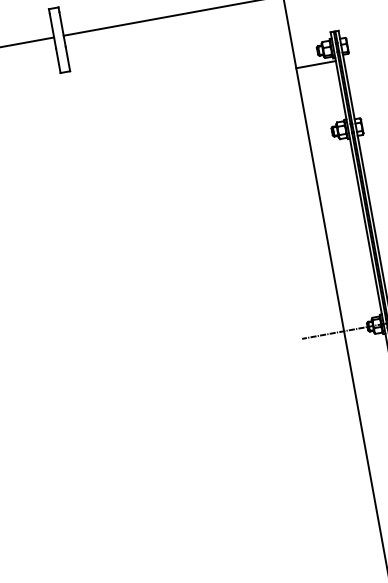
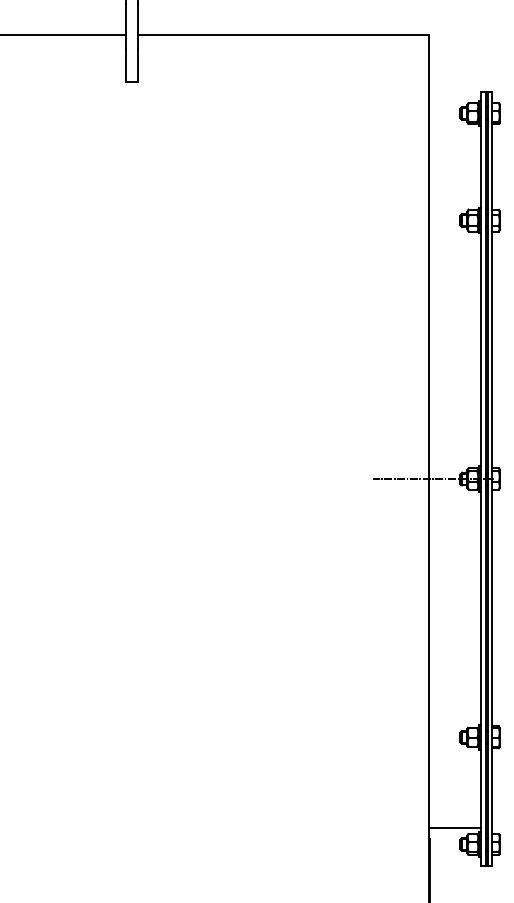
line: (315, 64) -> (454, 130), removed

